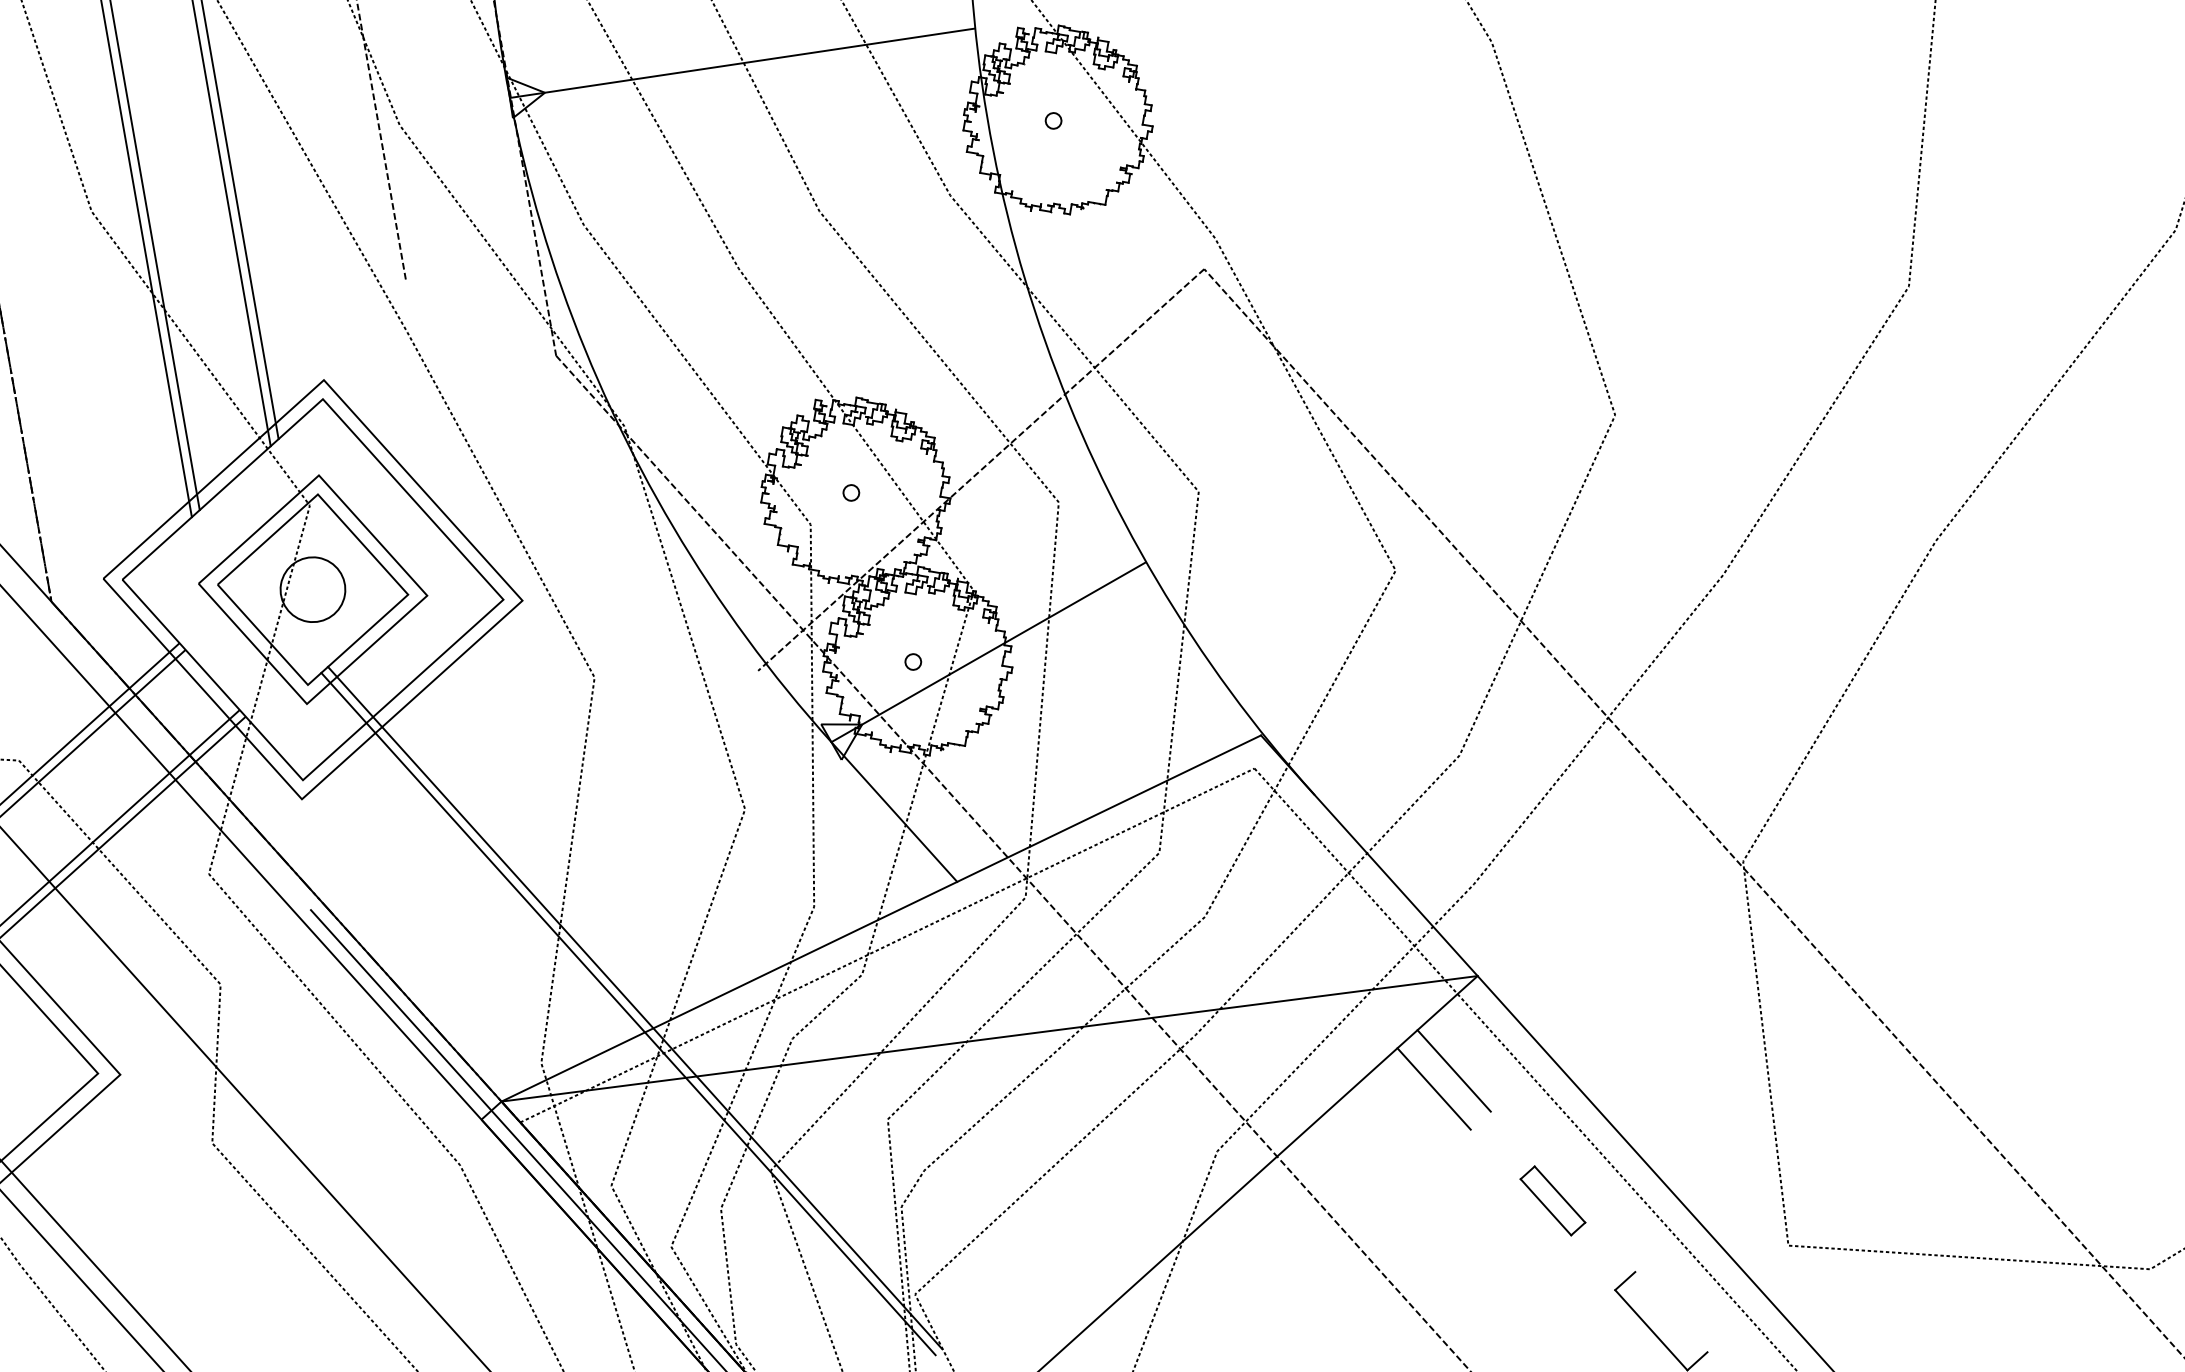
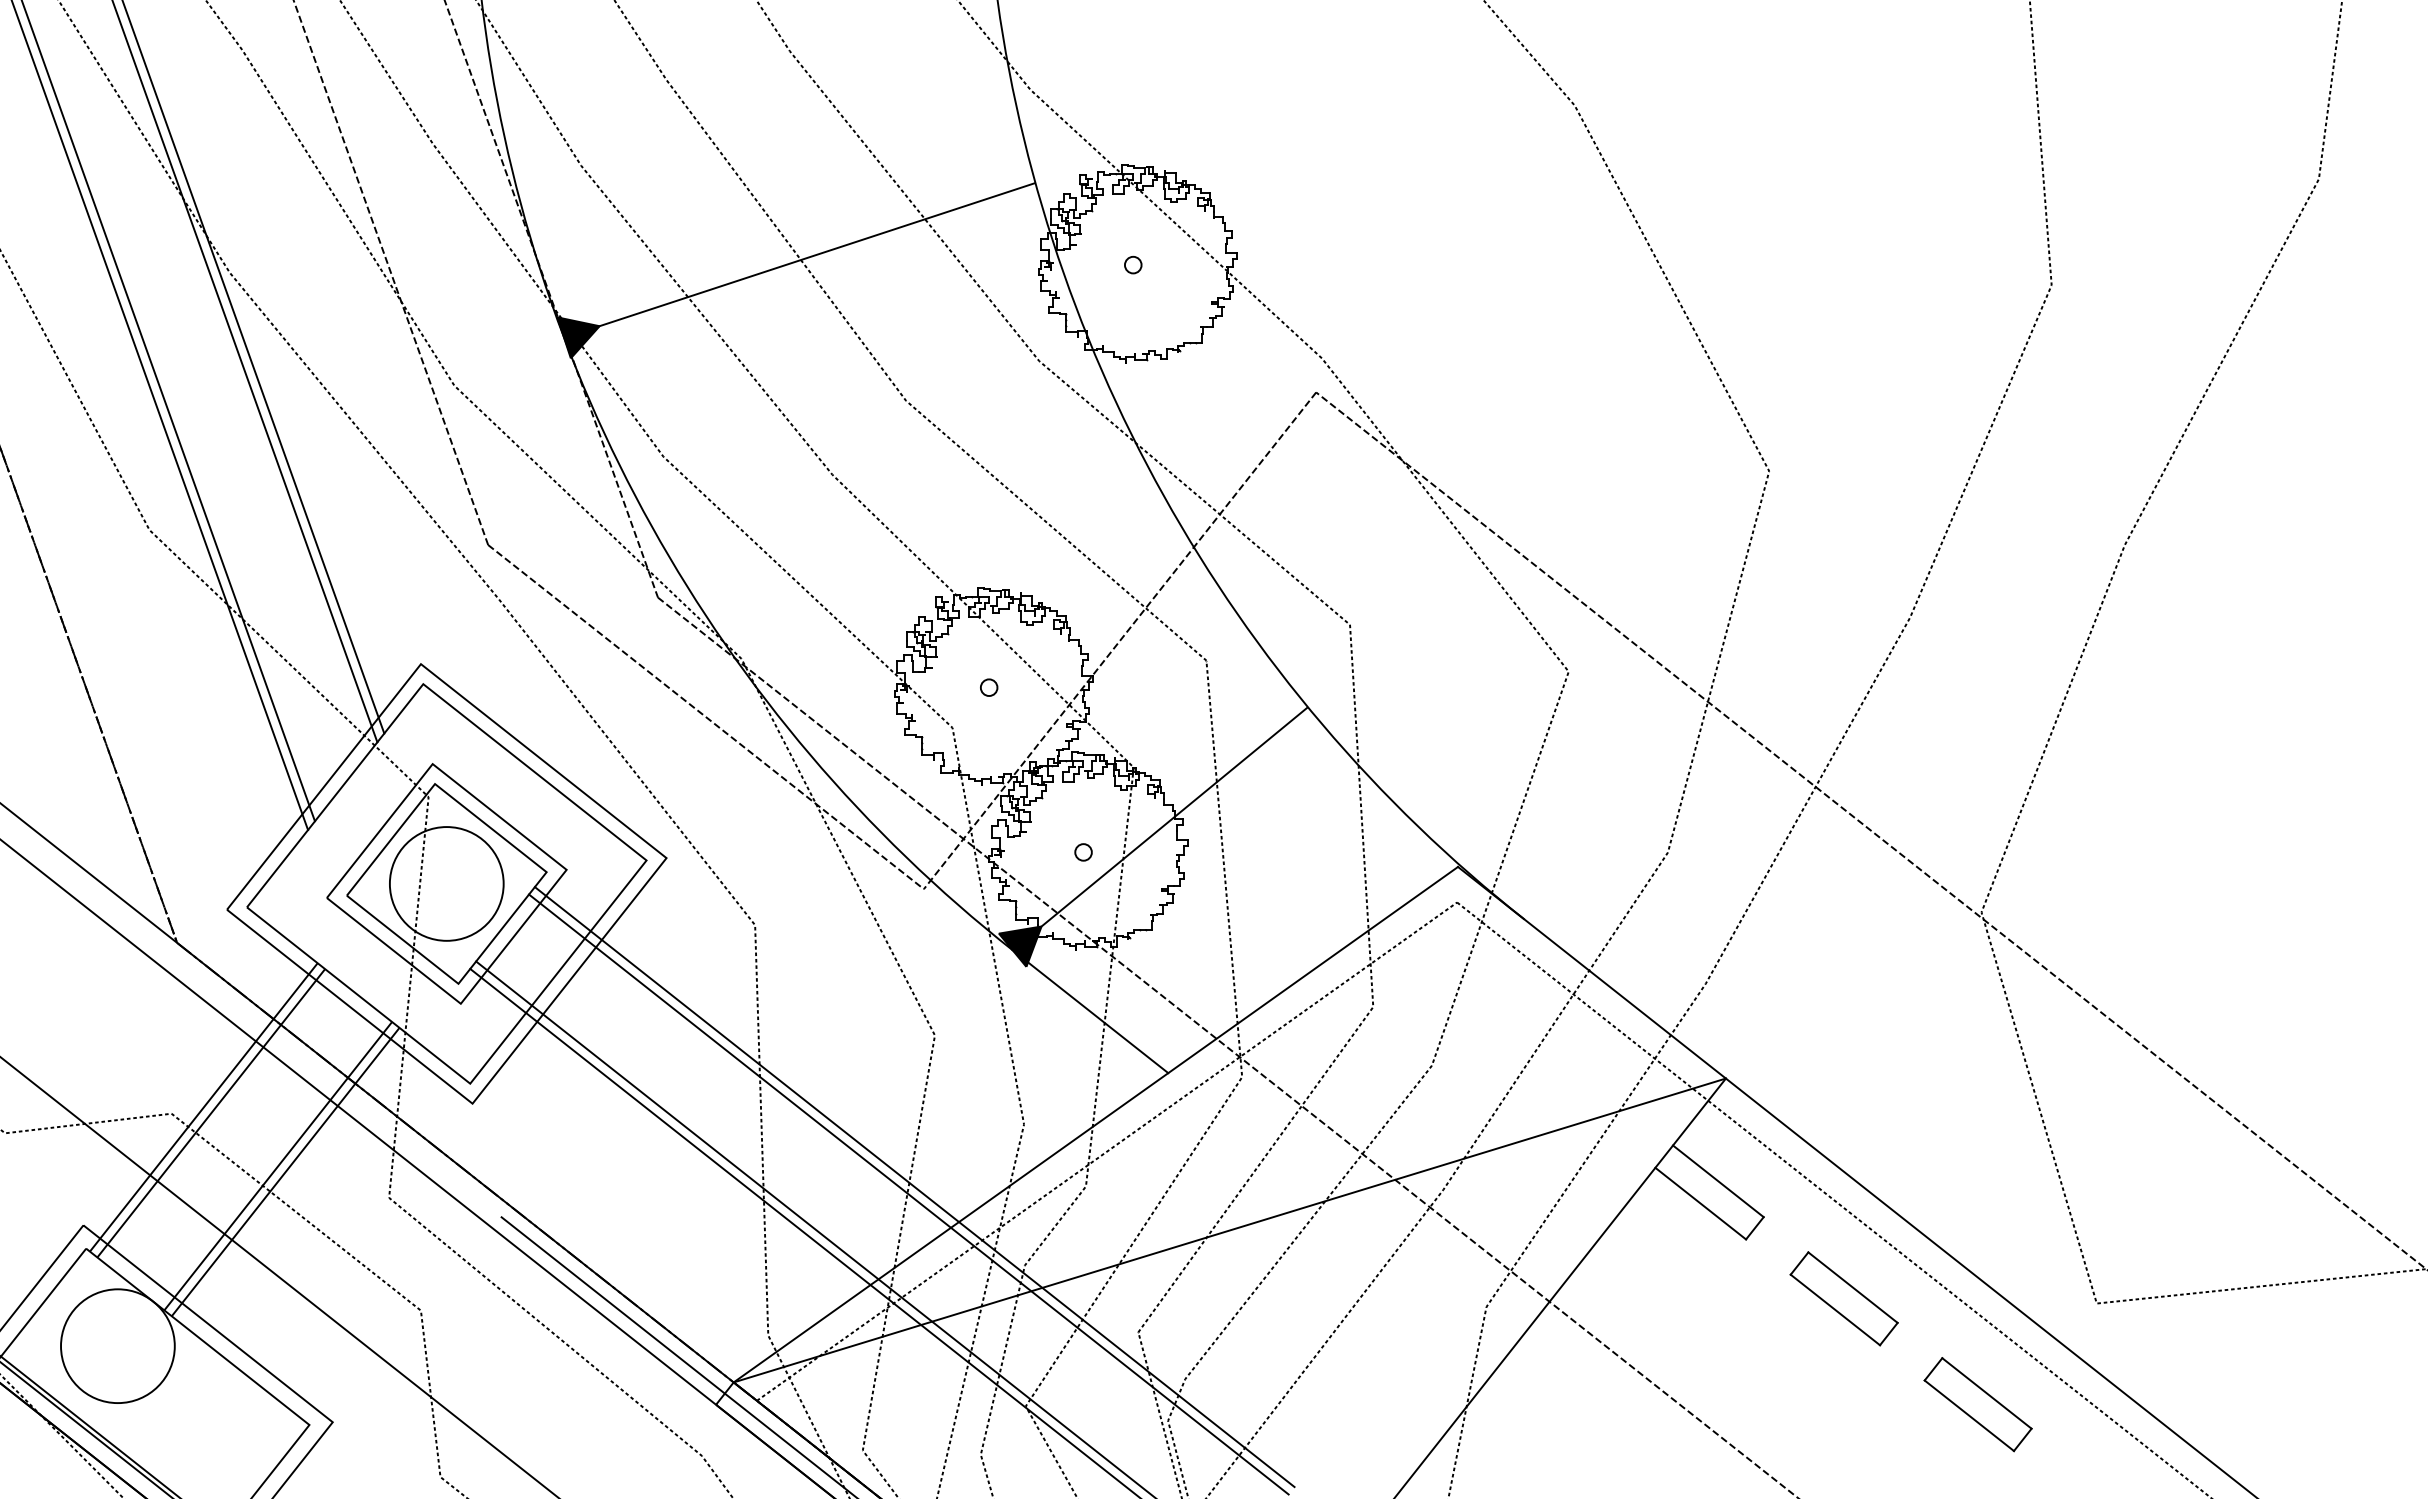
fill: (523, 99) -> (578, 337), added
line: (581, 475) -> (705, 717), added
circle: (312, 589) -> (446, 883), size x1.67
fill: (839, 739) -> (1020, 946), added
line: (701, 948) -> (914, 1187), added
line: (694, 953) -> (908, 1194), added
line: (1480, 1120) -> (1754, 1228), added
part: (1552, 1200) -> (1843, 1298), size x1.43
line: (1670, 1312) -> (1986, 1393), added

